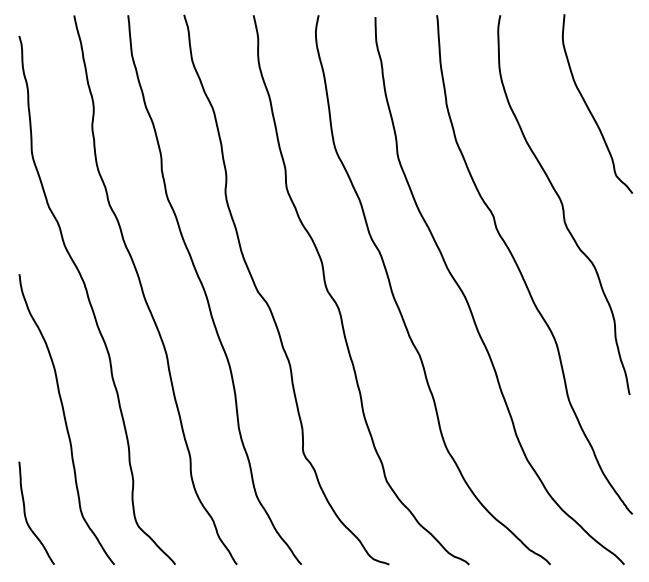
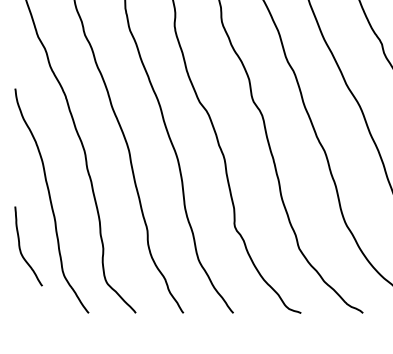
curve: (26, 516) -> (20, 248), moved

